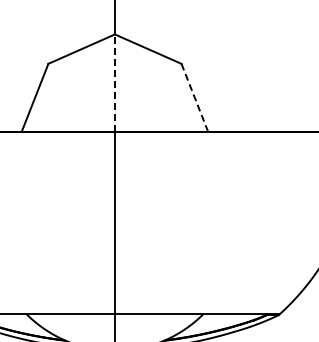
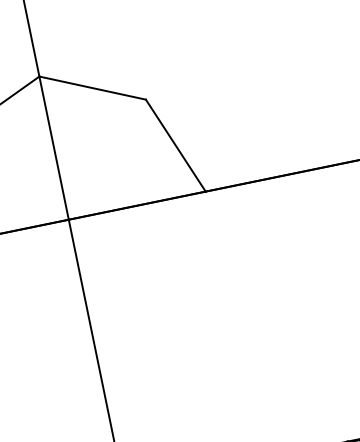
line: (114, 83) -> (53, 148), dashed -> solid
line: (194, 97) -> (175, 145), dashed -> solid

